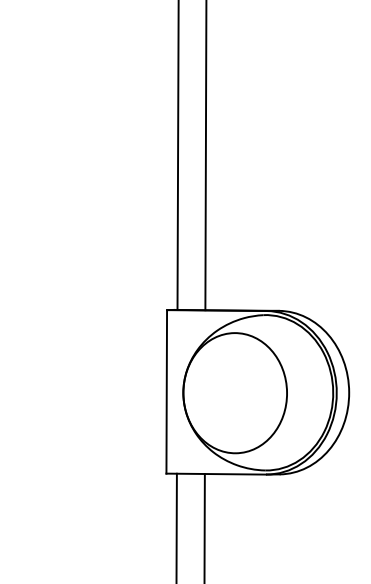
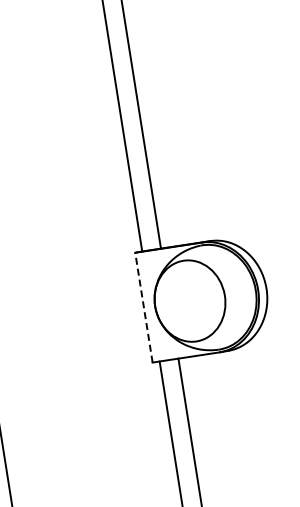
line: (166, 391) -> (143, 307), solid -> dashed

